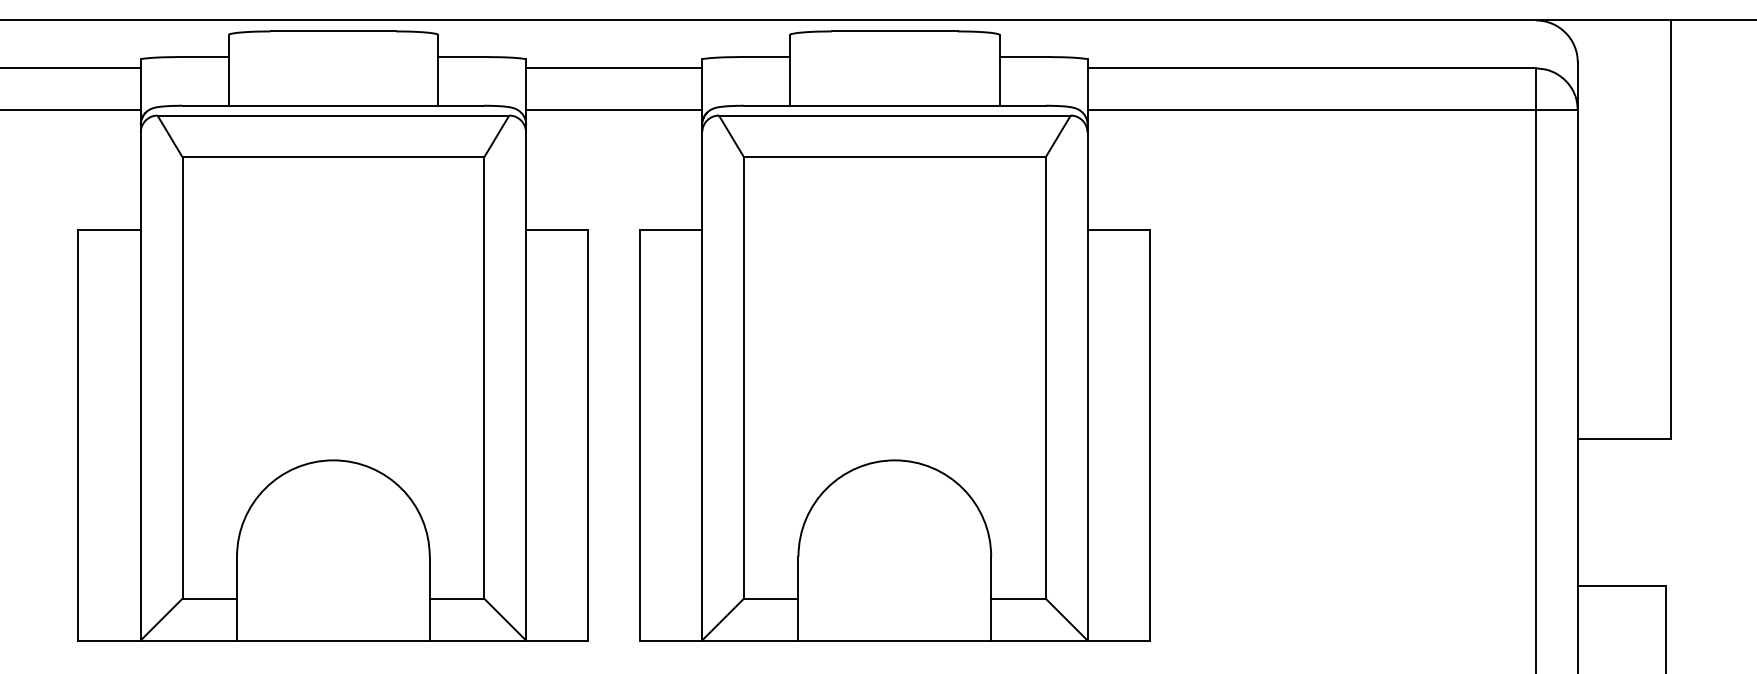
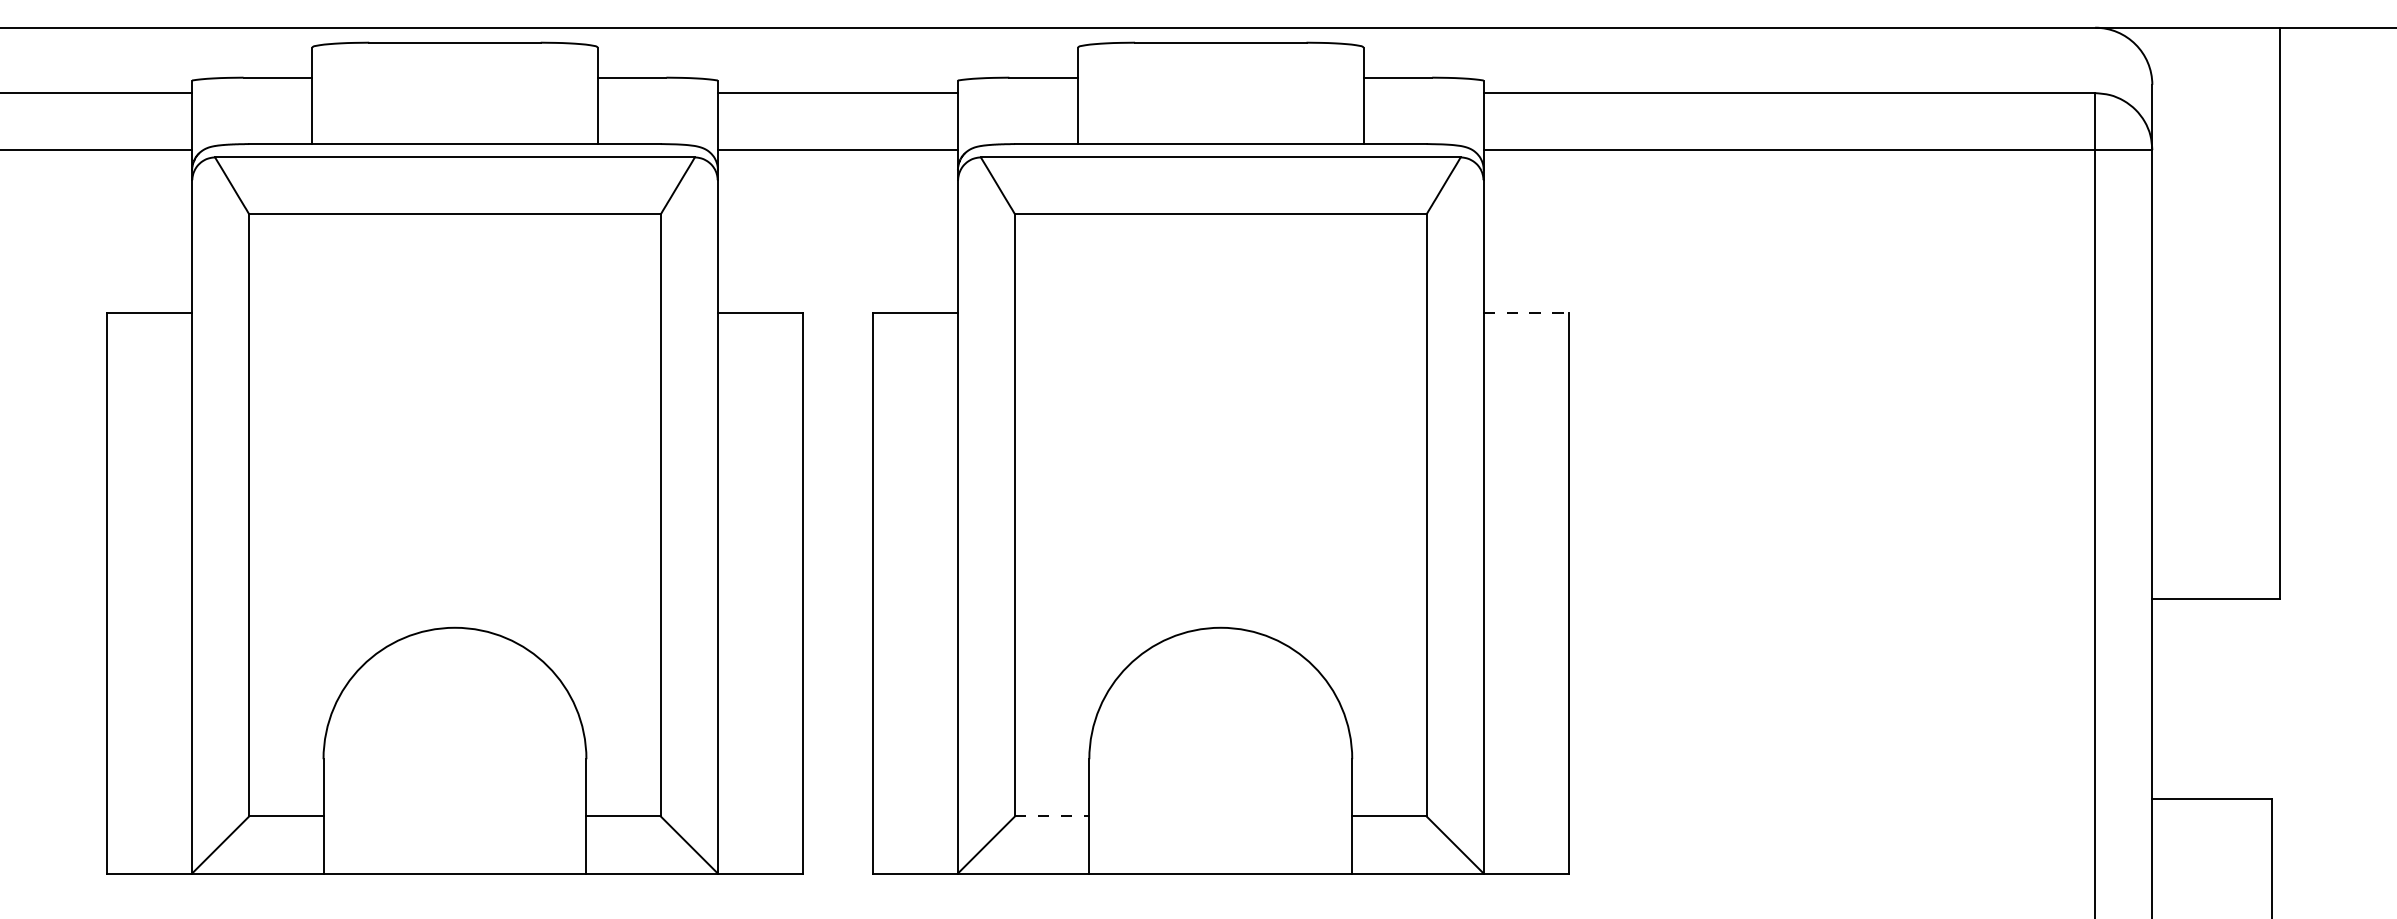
line: (1119, 229) -> (1527, 312), solid -> dashed
line: (771, 598) -> (1052, 816), solid -> dashed

